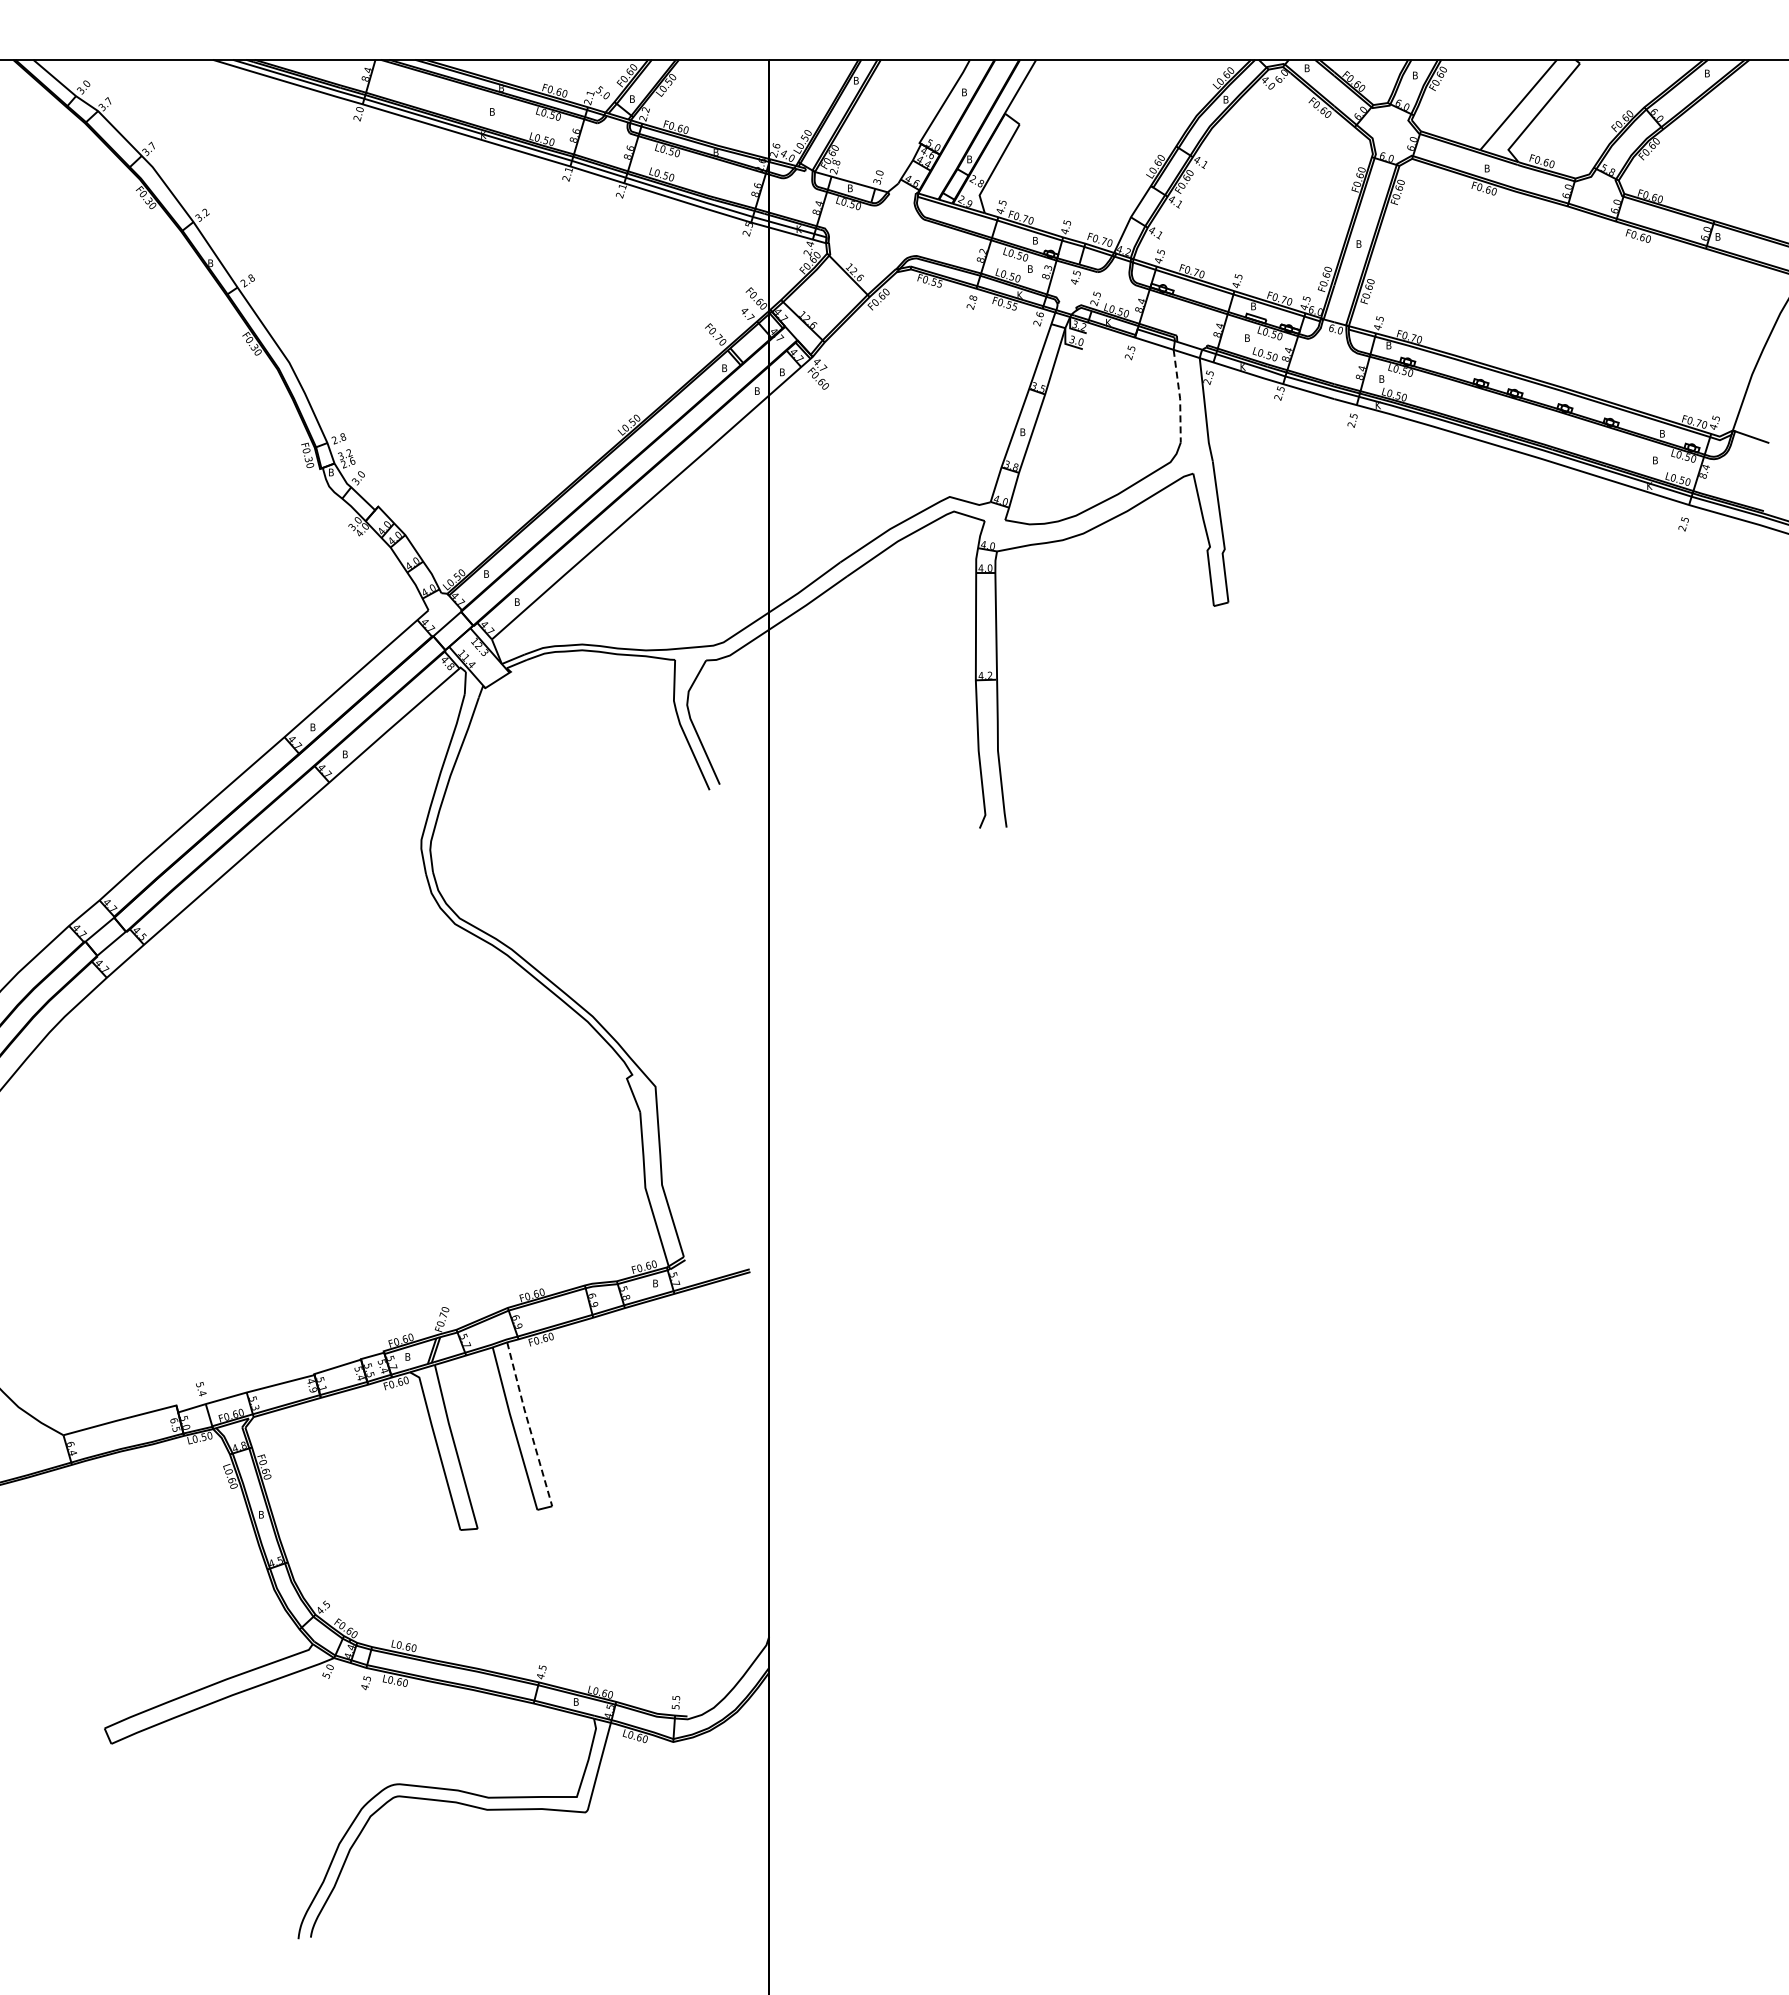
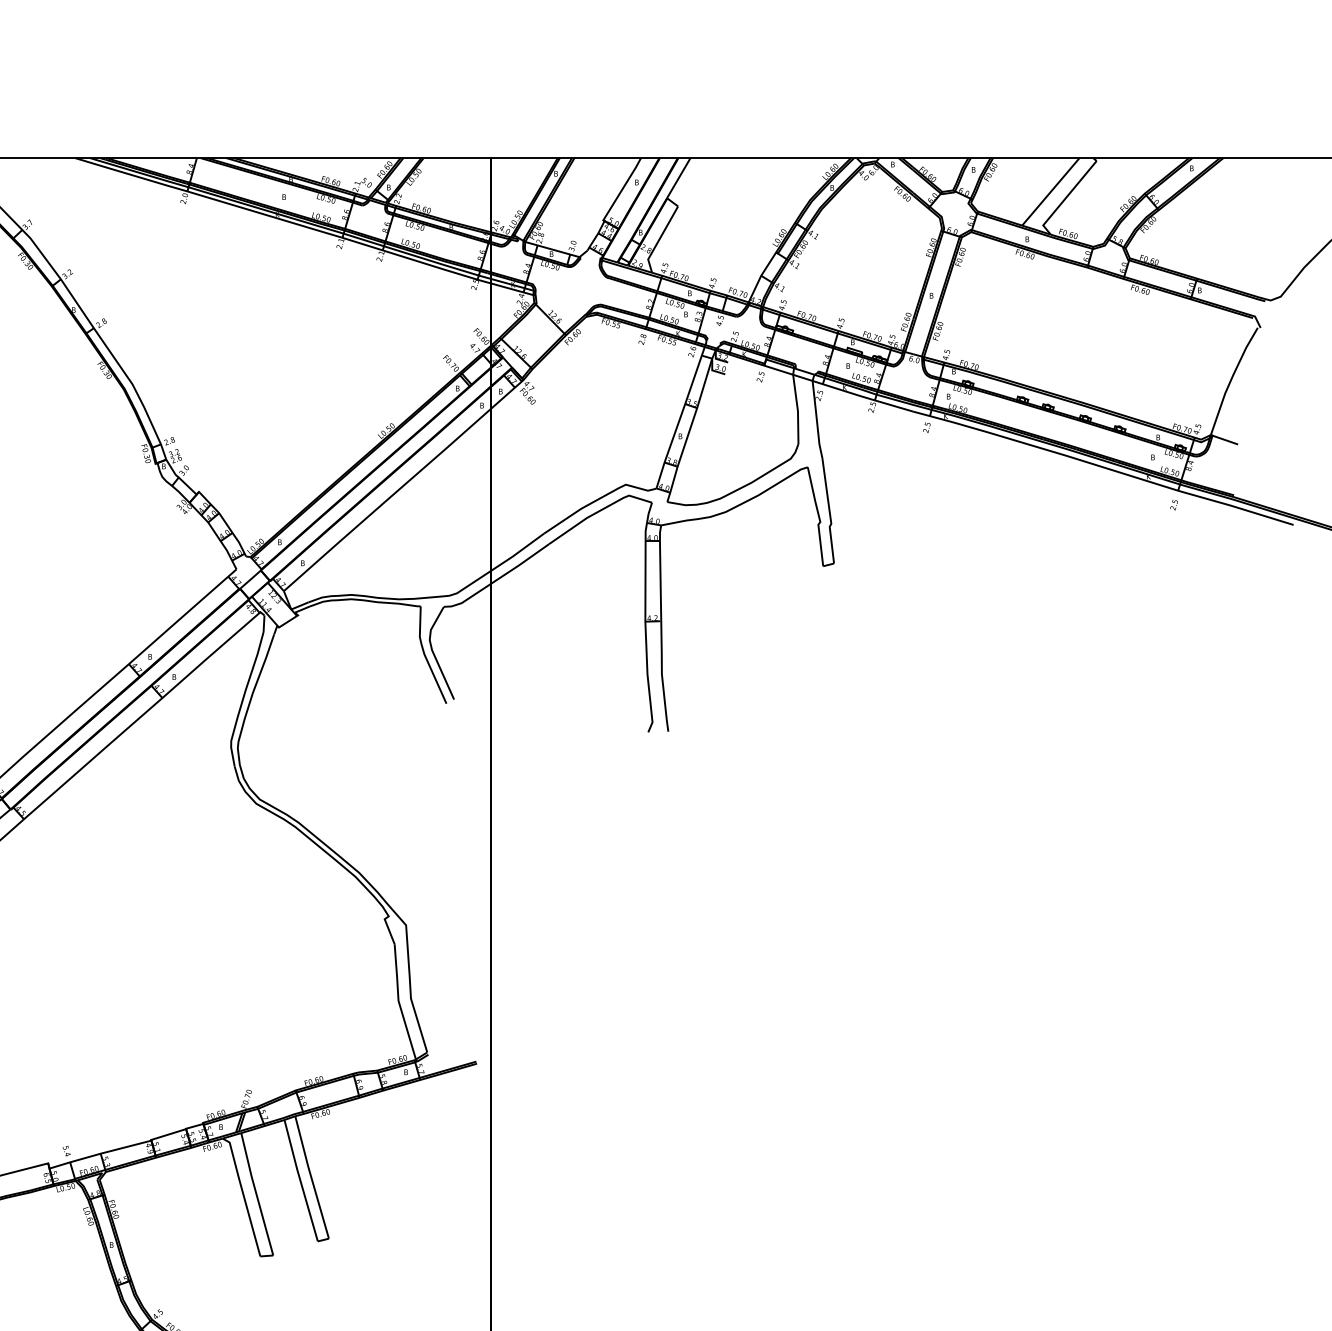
line: (1179, 396) -> (797, 409), dashed -> solid
line: (528, 1424) -> (311, 1177), dashed -> solid

